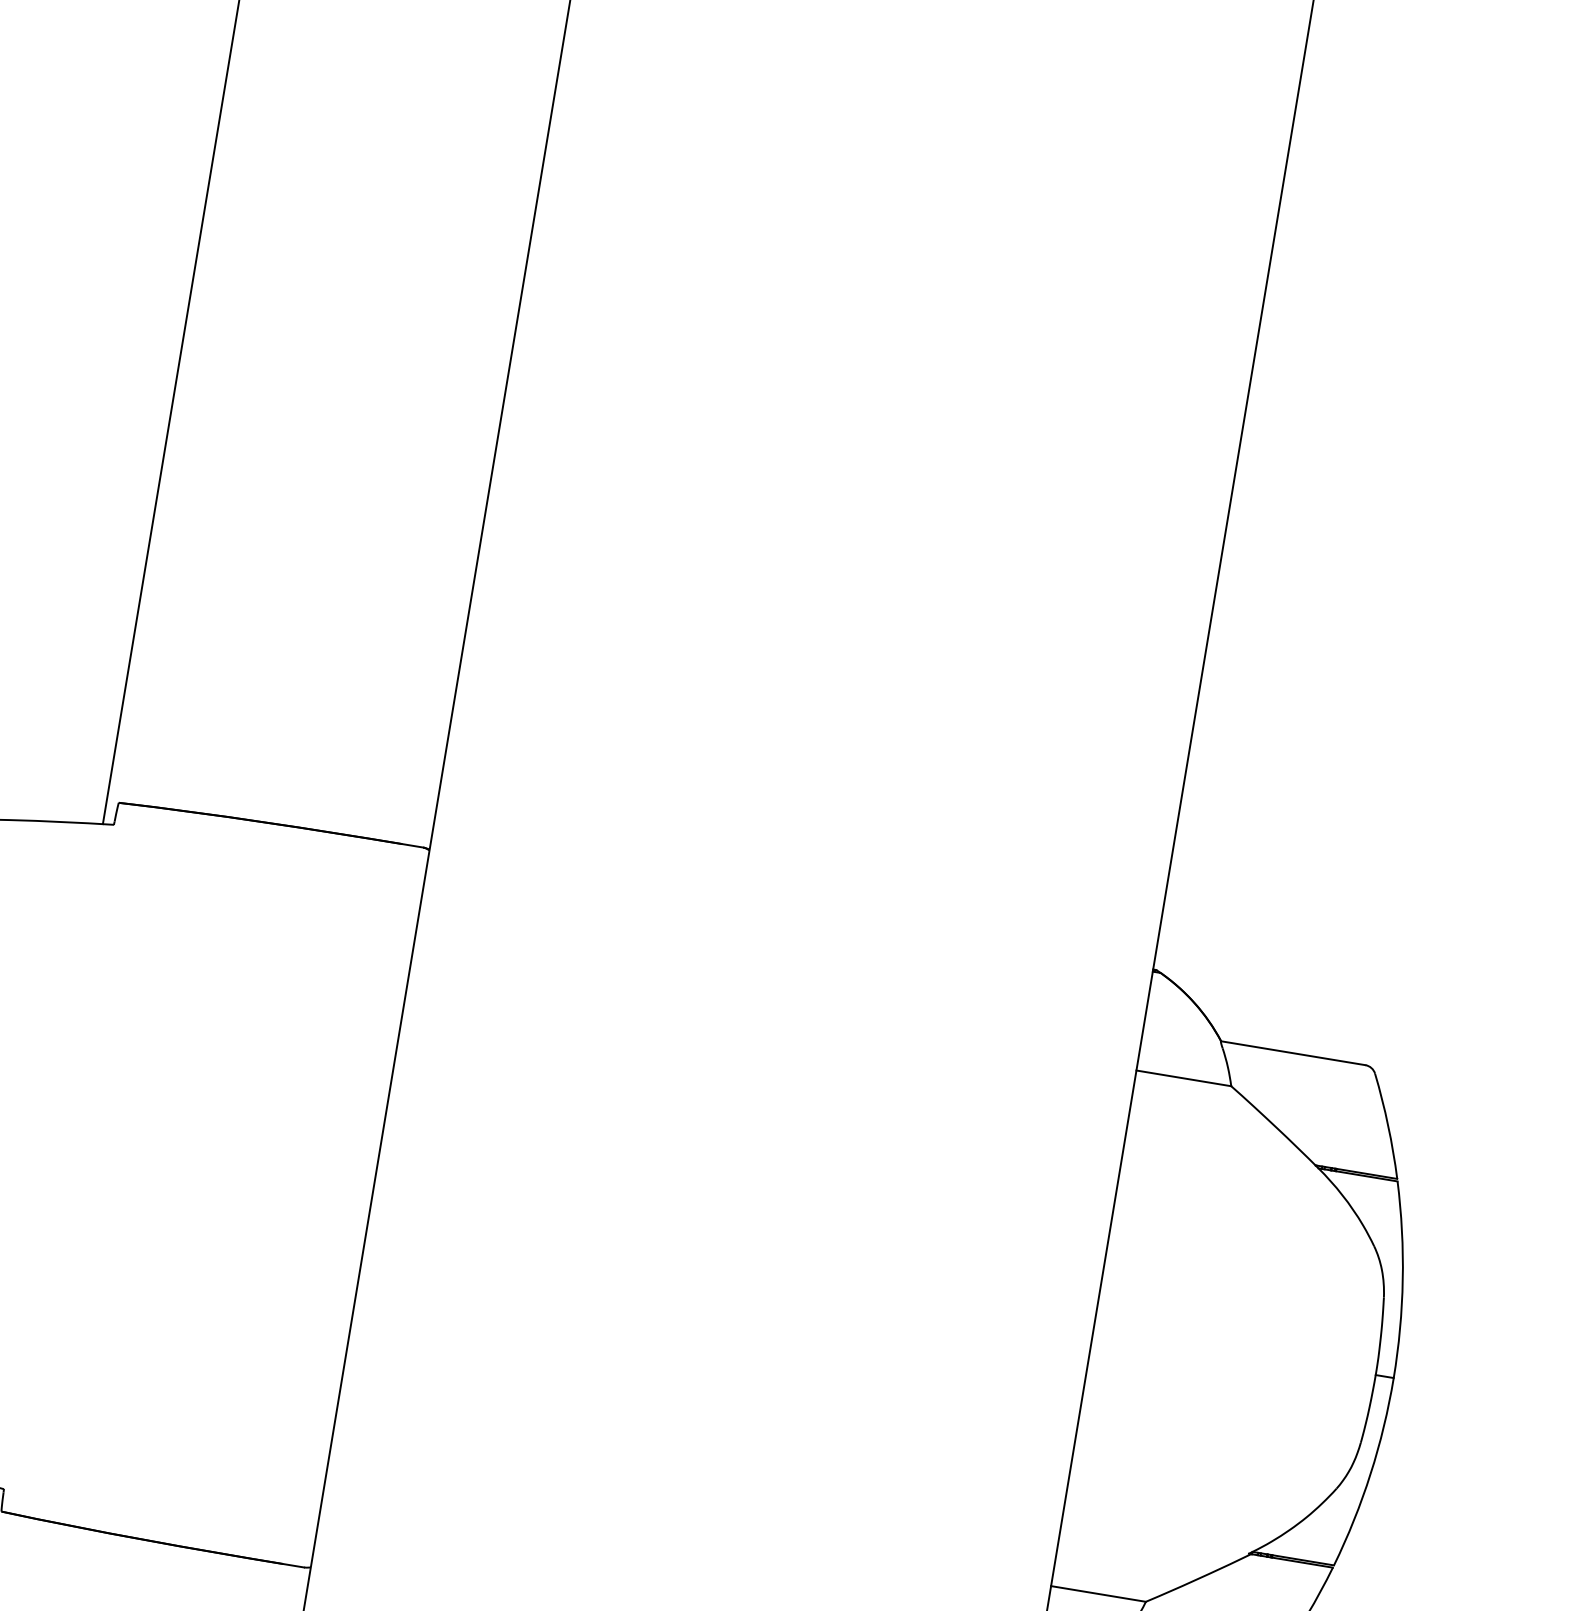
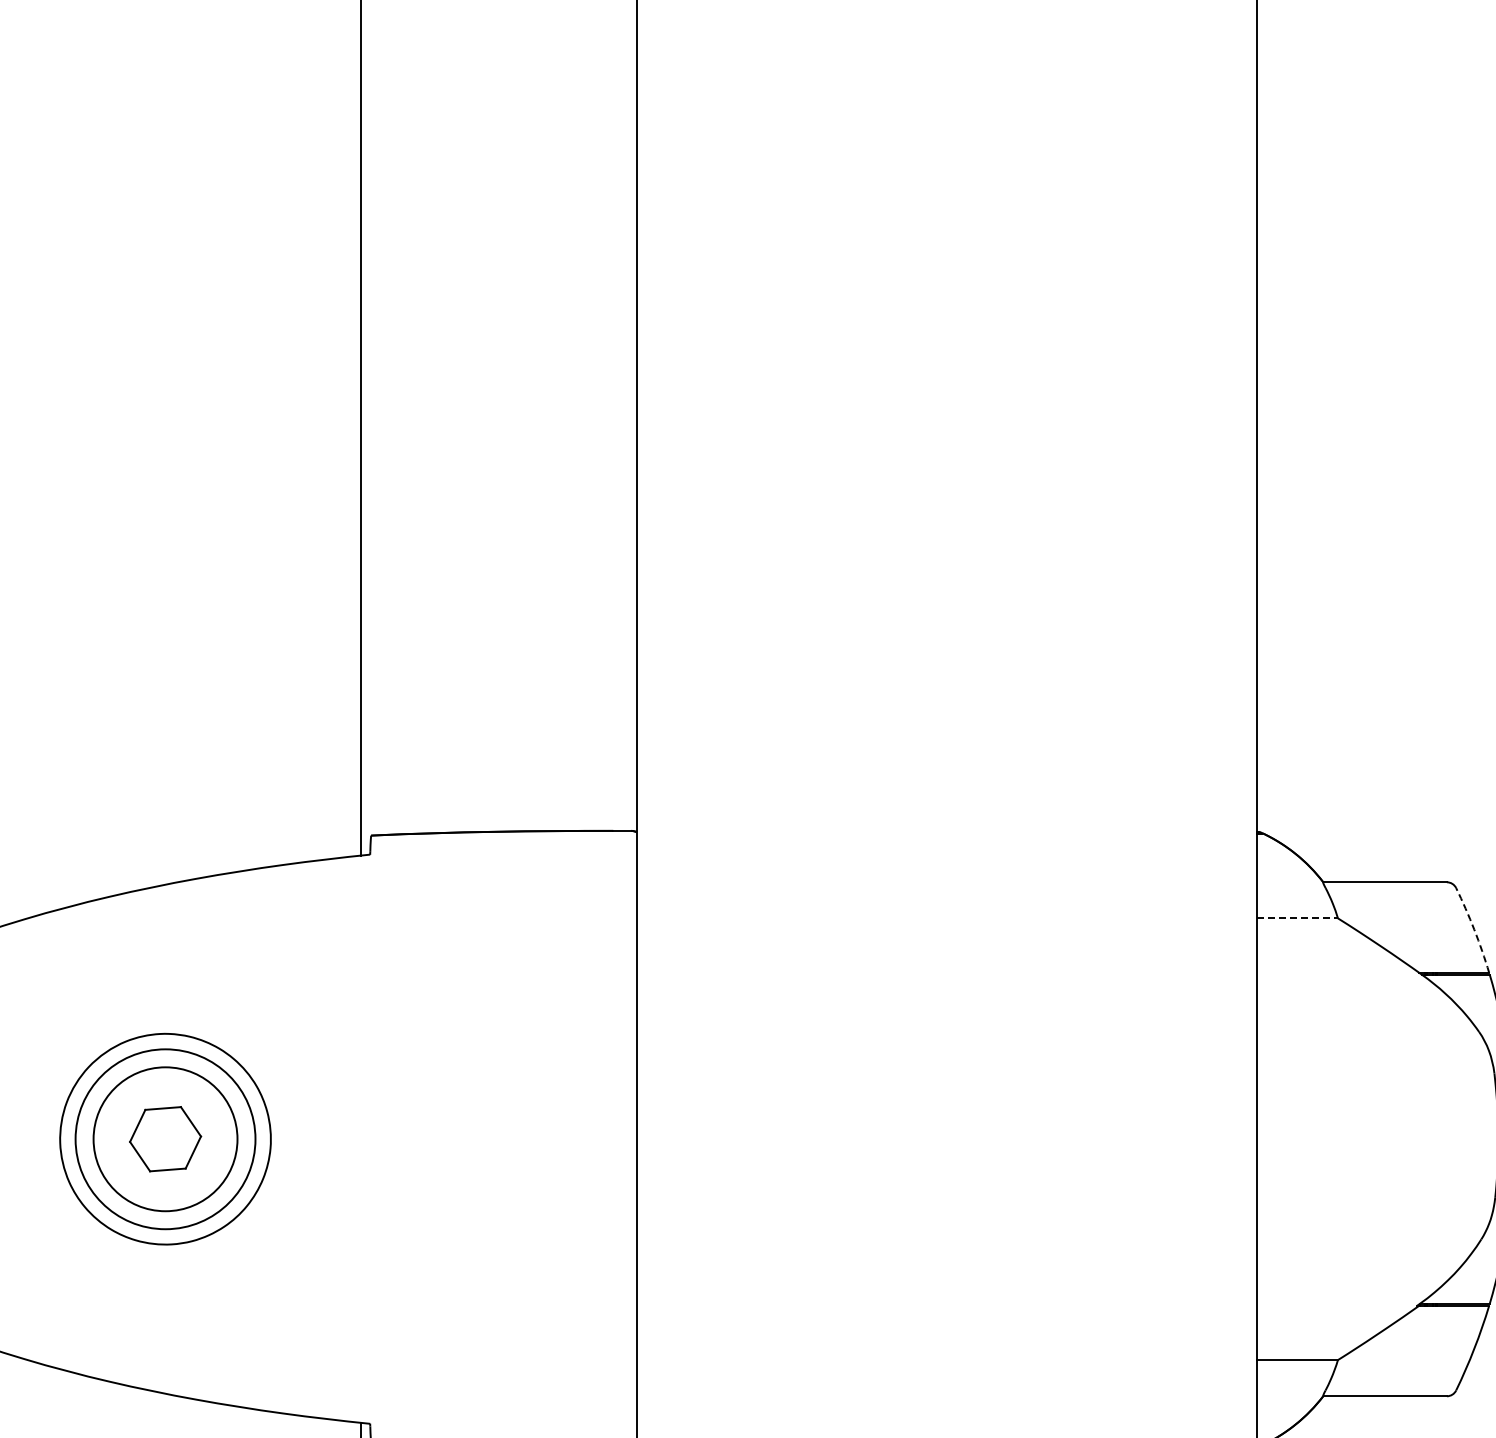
line: (1184, 1078) -> (1297, 918), solid -> dashed
arc: (1388, 1125) -> (1474, 929), solid -> dashed

